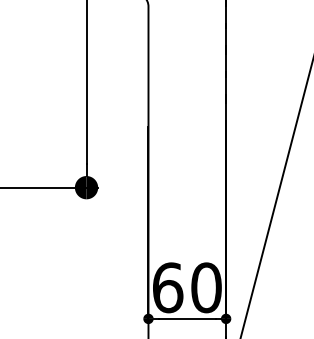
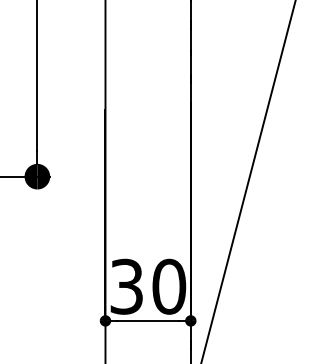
text: (168, 287) -> (127, 286), 60 -> 30

